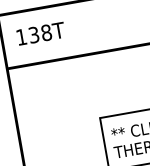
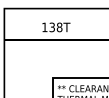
text: (41, 33) -> (56, 27), moved

